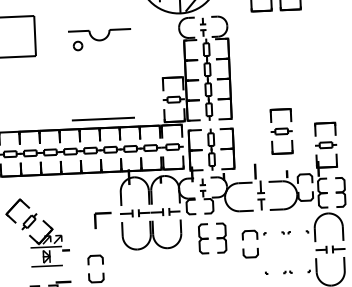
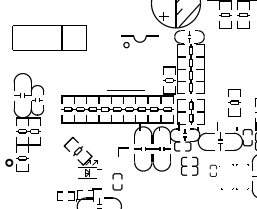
part: (99, 39) -> (139, 41), moved
part: (253, 243) -> (214, 170), size x0.7

